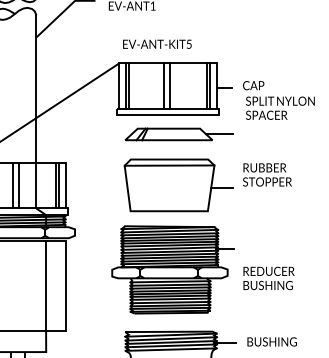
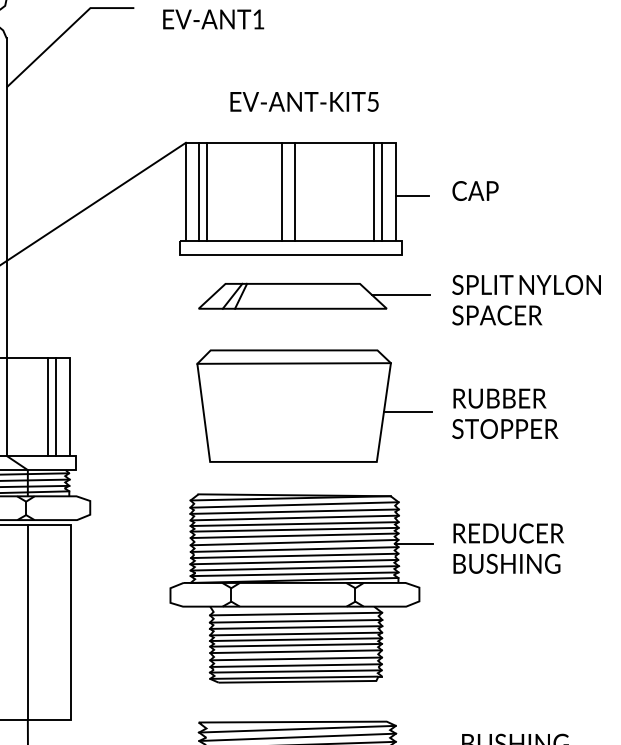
text: (157, 43) -> (304, 100), moved
text: (280, 107) -> (526, 298), moved
text: (267, 174) -> (505, 412), moved
text: (268, 278) -> (507, 548), moved

